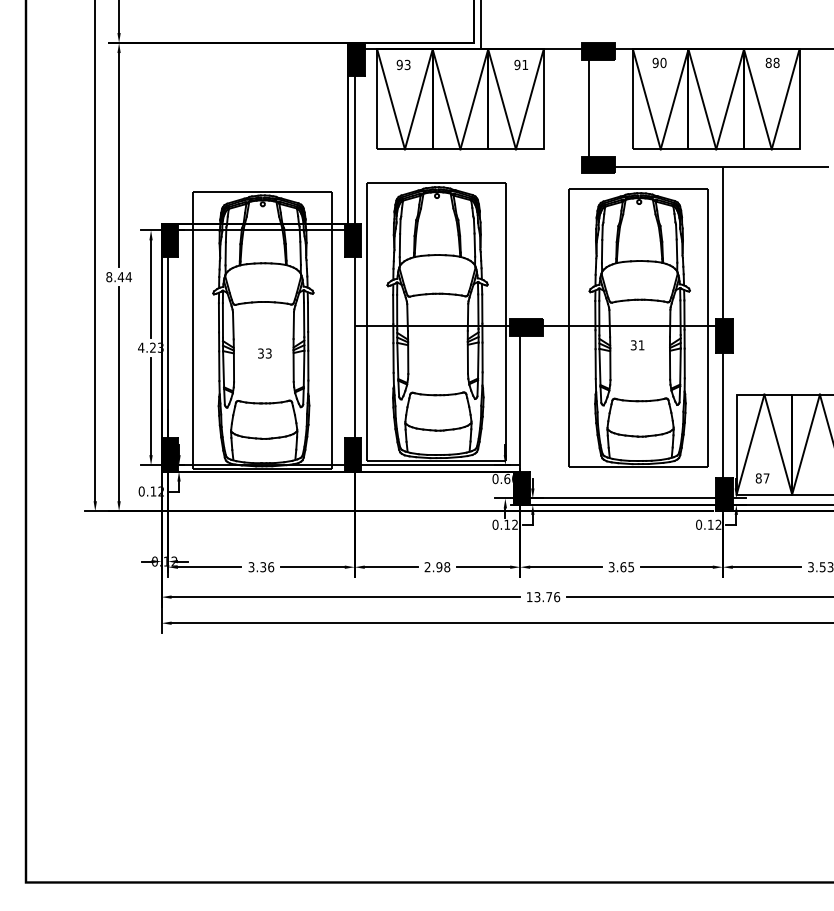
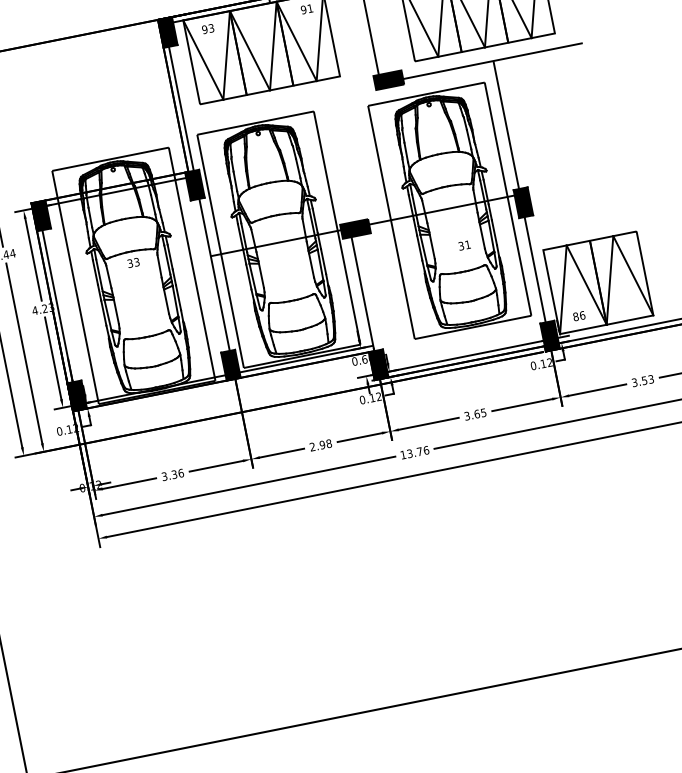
text: (637, 345) -> (464, 245), moved
text: (264, 353) -> (133, 262), moved
text: (766, 478) -> (582, 315), 87 -> 86

